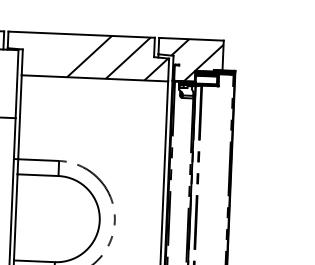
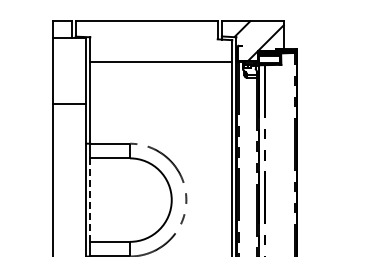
hatch: (117, 57) -> (182, 41), removed
line: (15, 217) -> (90, 200), solid -> dashed

